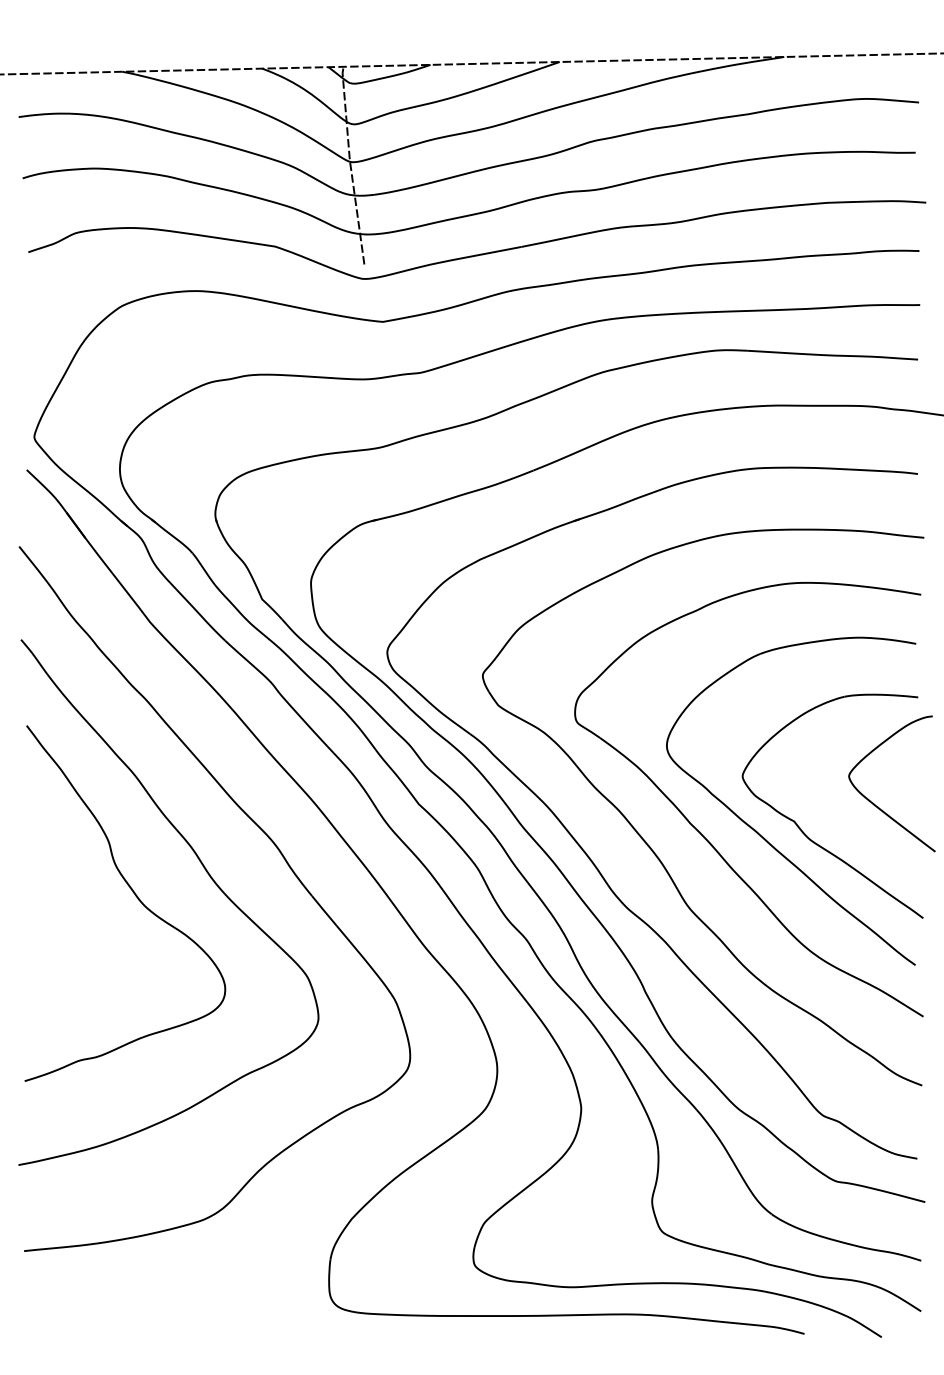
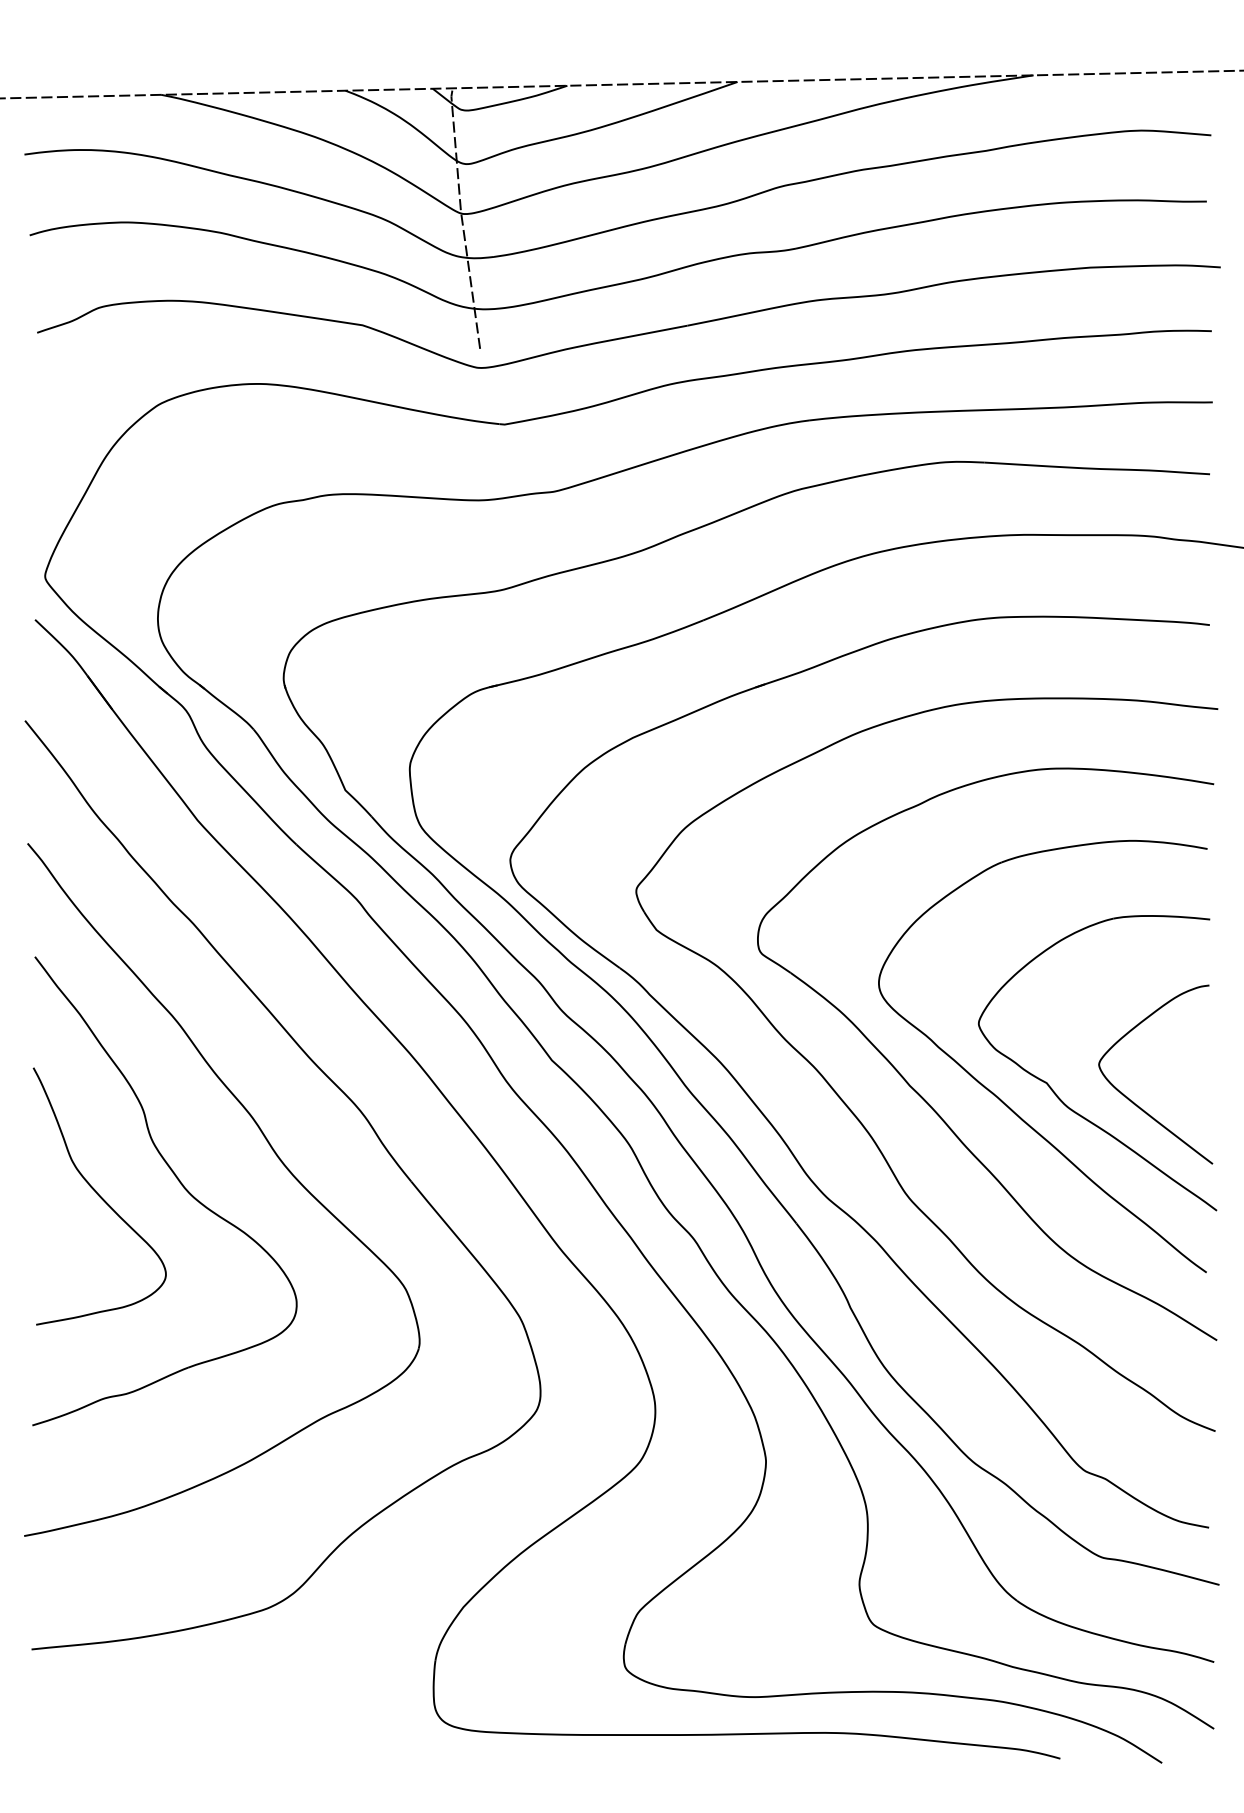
curve: (874, 803) -> (1132, 1100), moved
curve: (75, 907) -> (99, 1196), added

